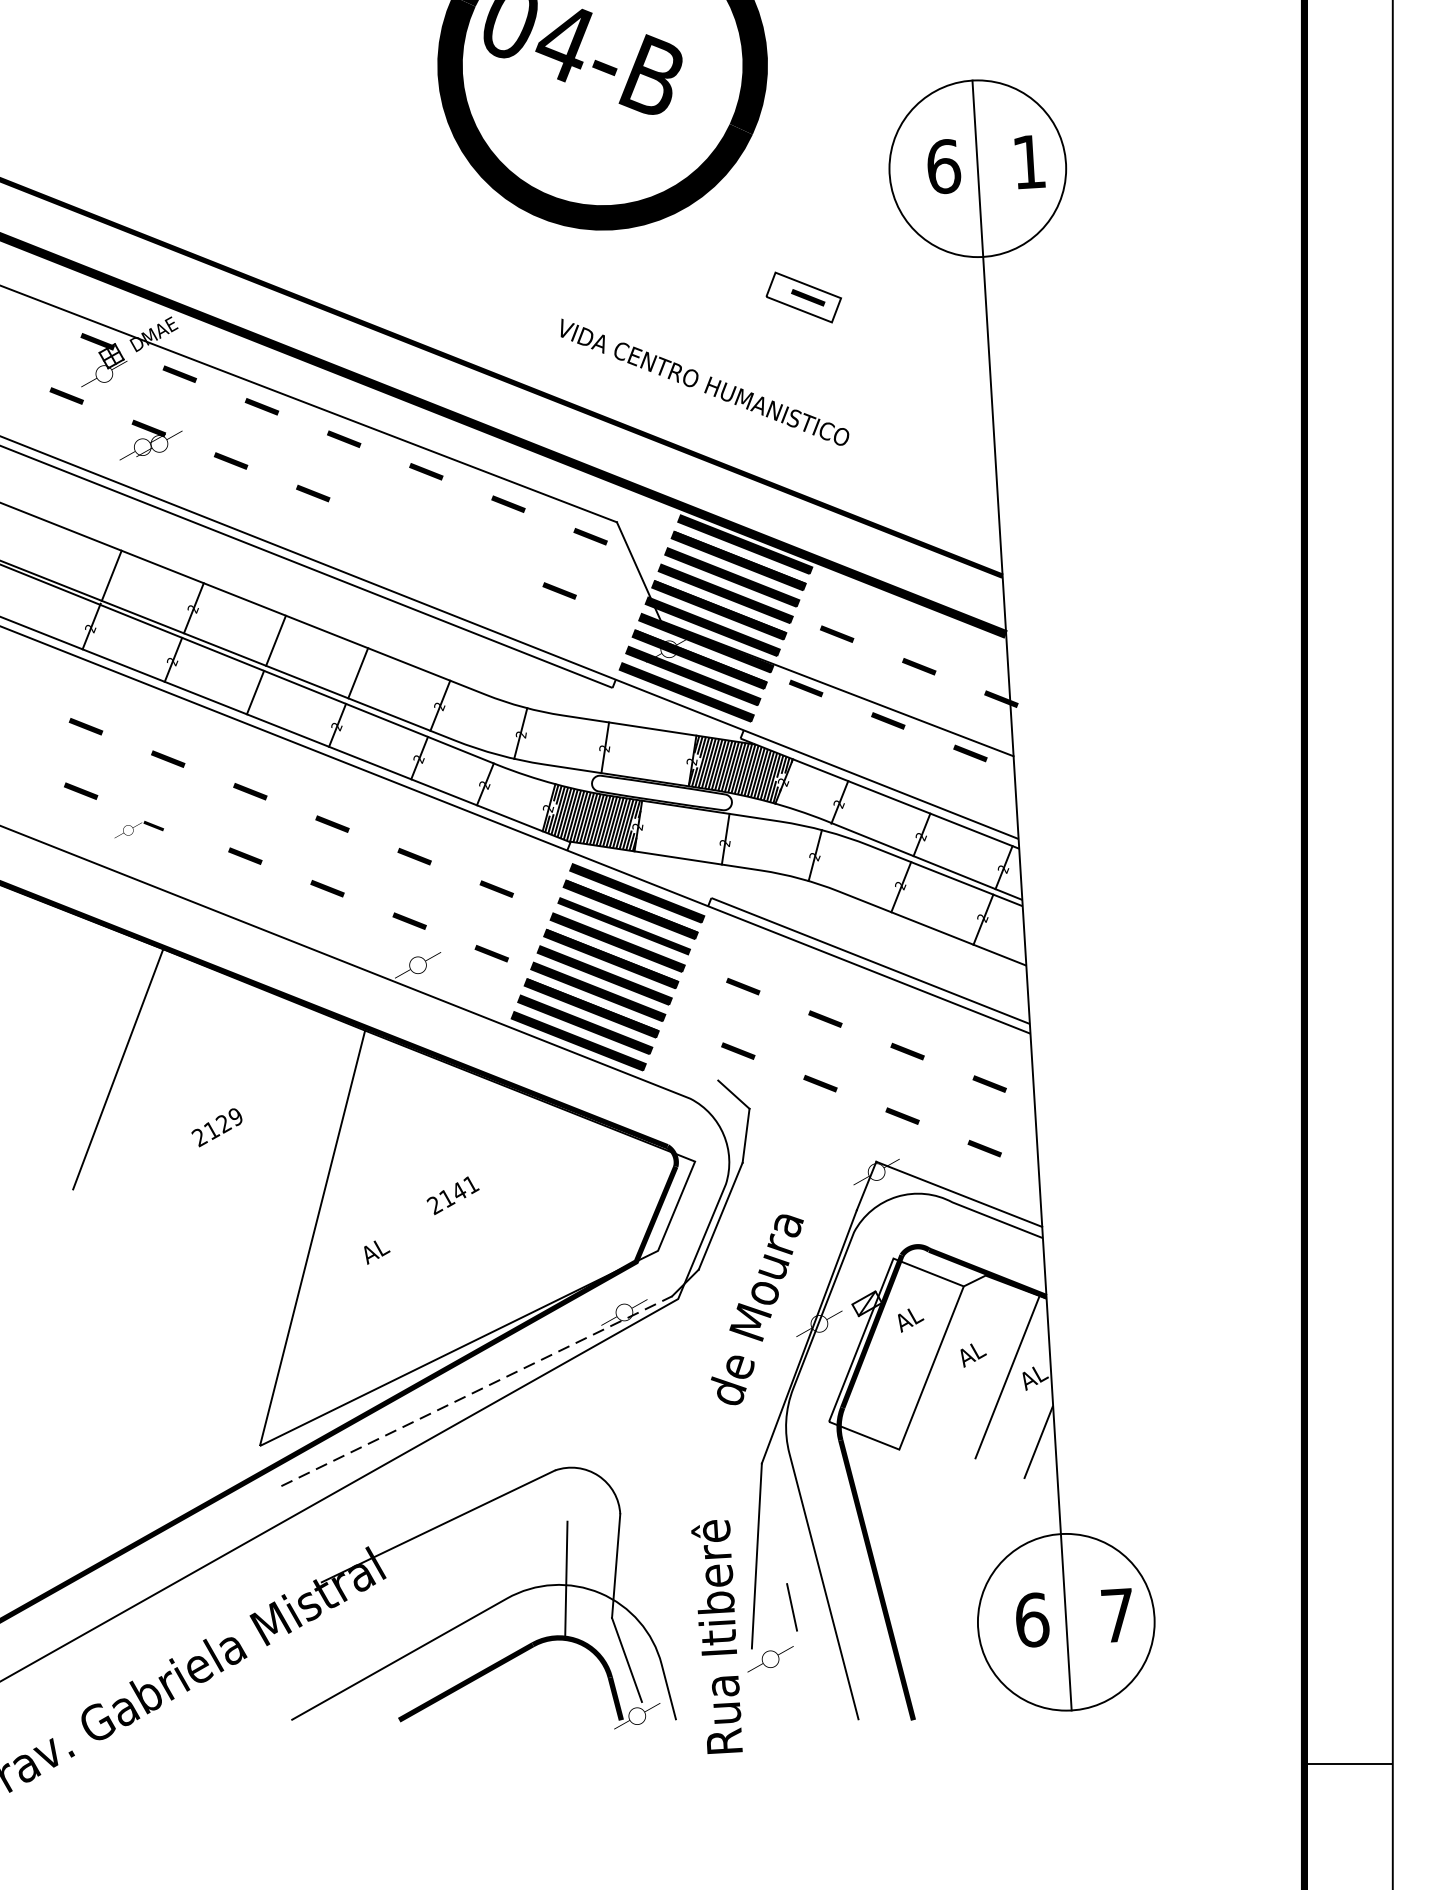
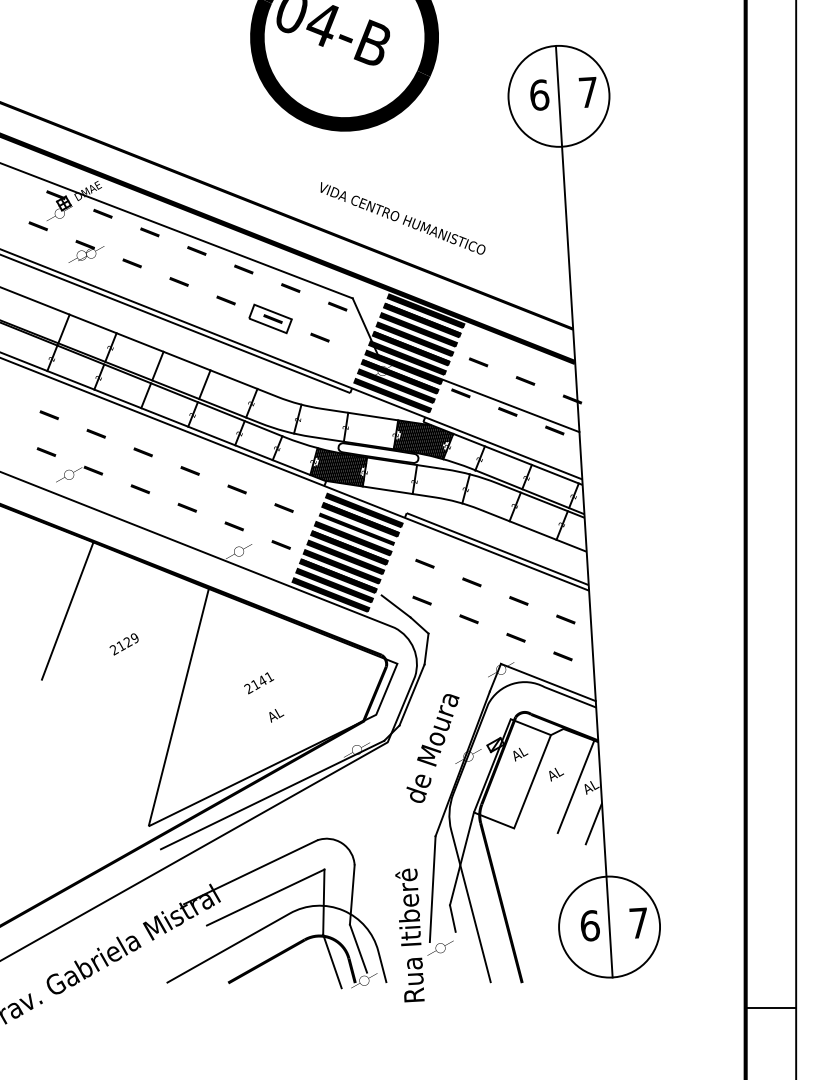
text: (1027, 162) -> (587, 92), 1 -> 7
part: (803, 296) -> (270, 318), moved
line: (394, 525) -> (225, 300), added
part: (138, 828) -> (79, 473), size x1.67
line: (691, 1061) -> (395, 606), added
text: (376, 1252) -> (276, 715), moved
line: (478, 1390) -> (273, 794), dashed -> solid
line: (807, 1502) -> (461, 858), added
line: (464, 1570) -> (265, 897), added
line: (581, 1682) -> (332, 961), added

